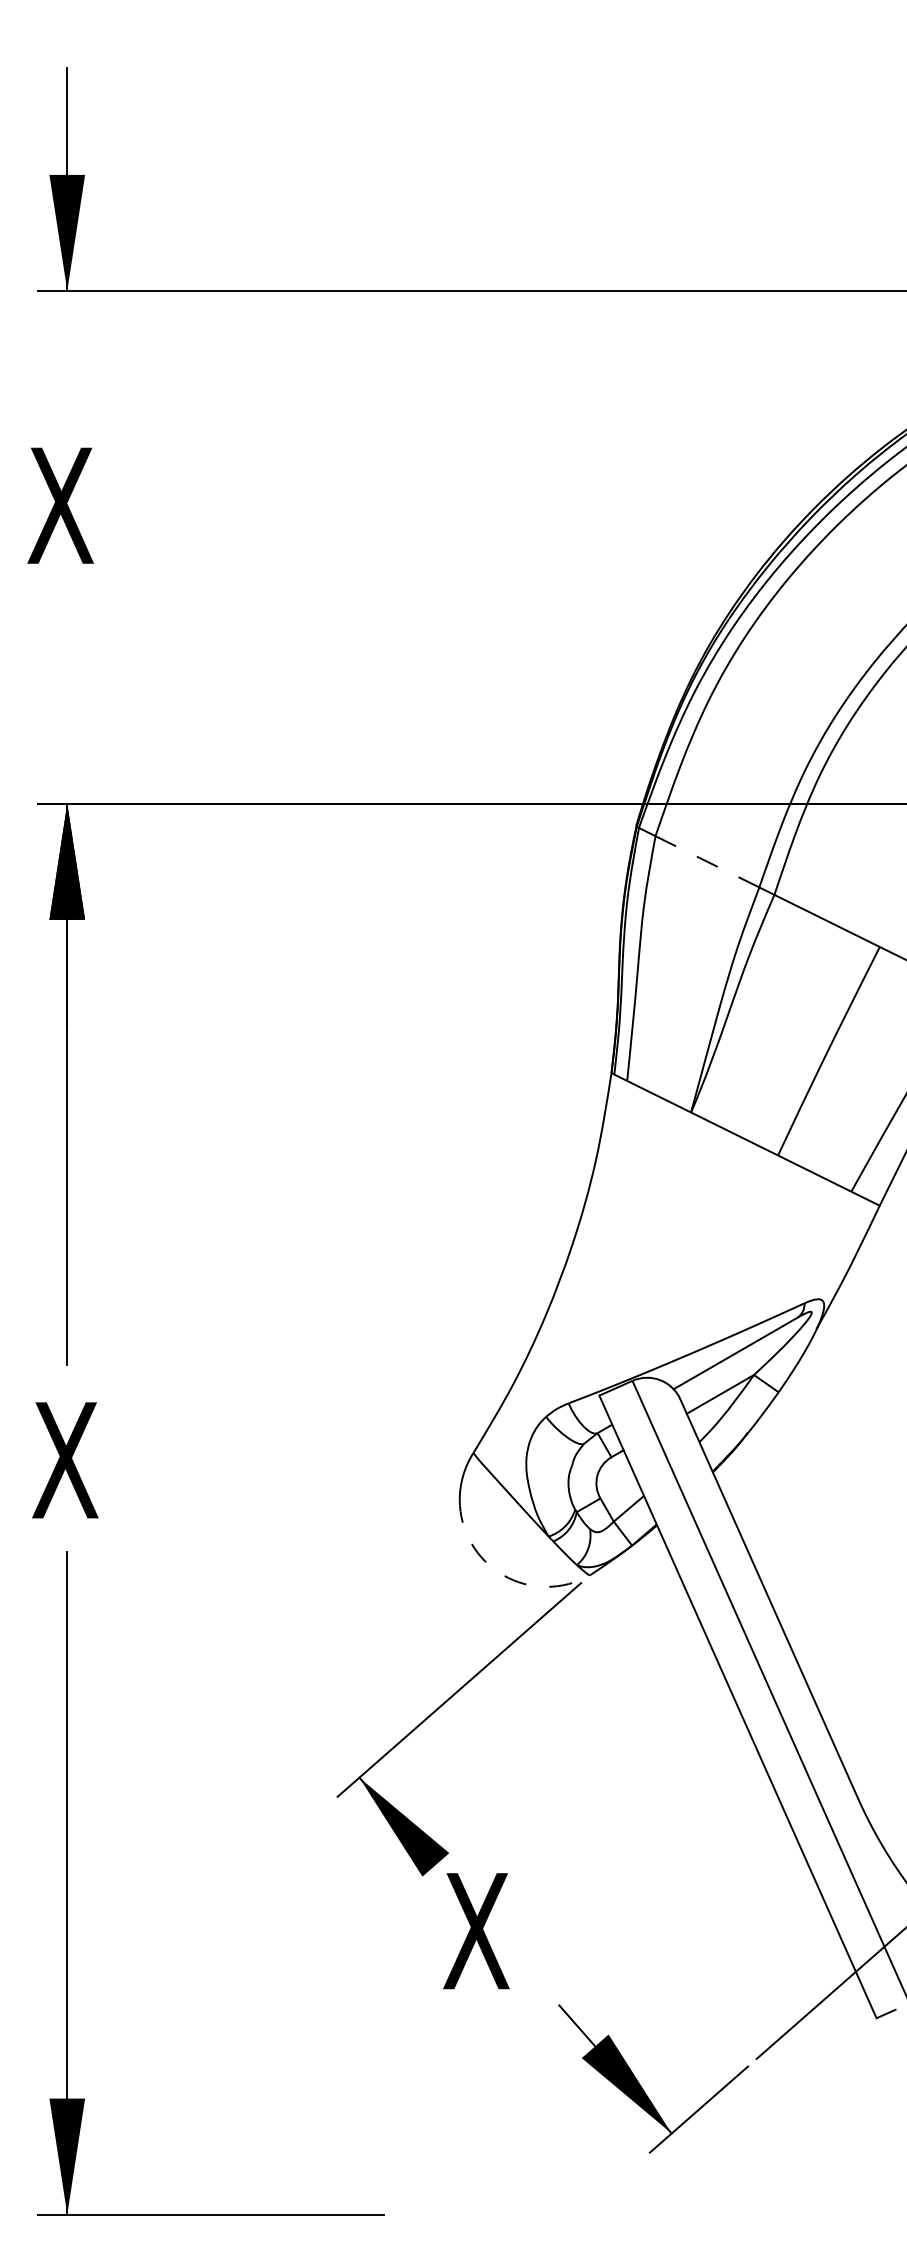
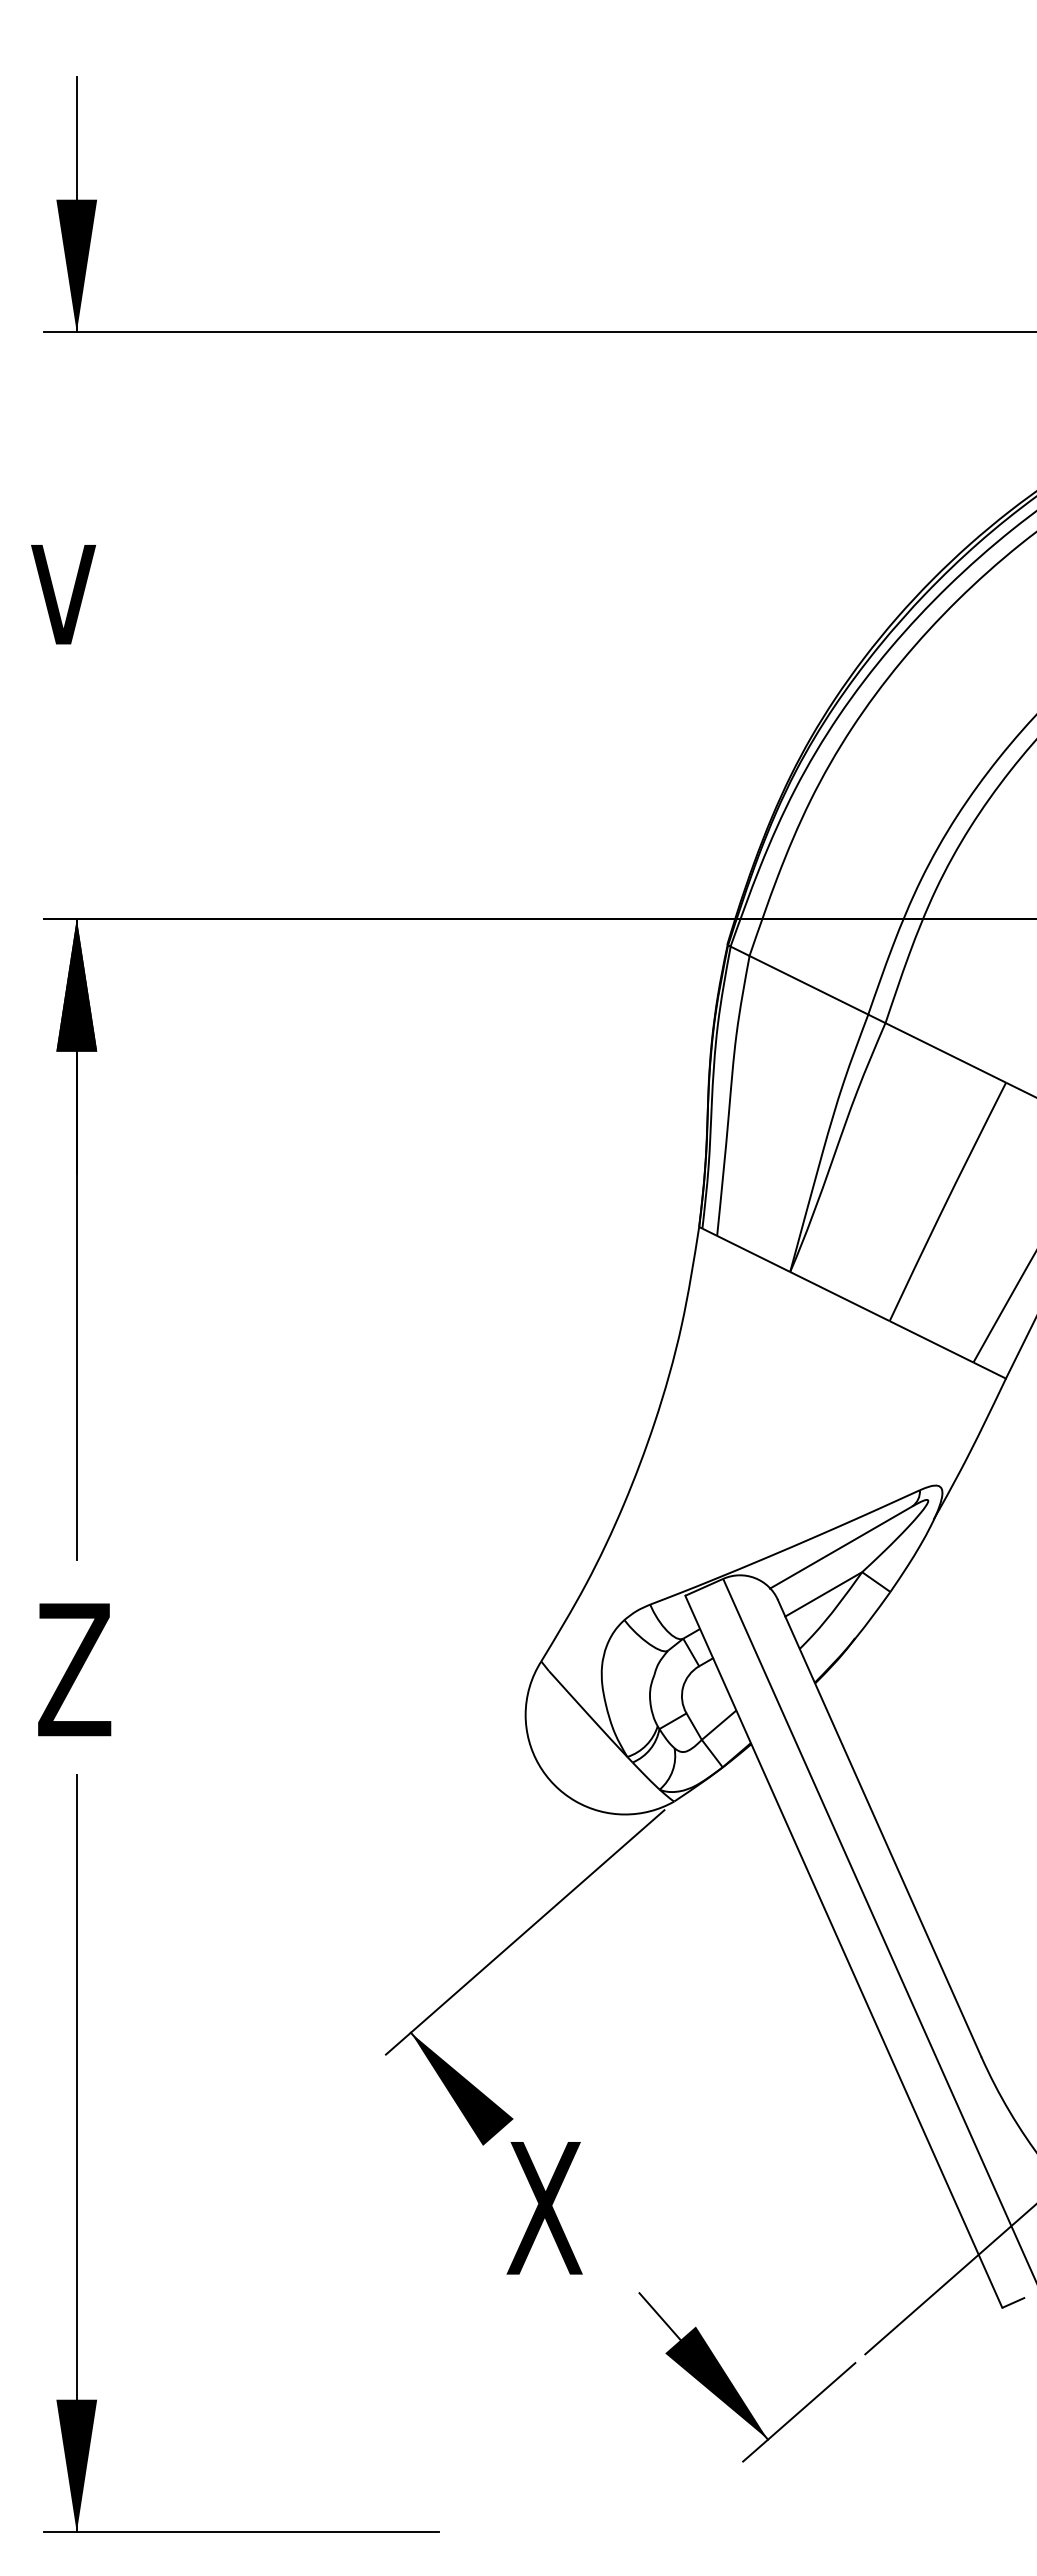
text: (60, 505) -> (69, 577), X -> v
line: (707, 861) -> (808, 985), dashed -> solid
text: (65, 1460) -> (74, 1669), X -> Z
arc: (503, 1575) -> (575, 1801), dashed -> solid

